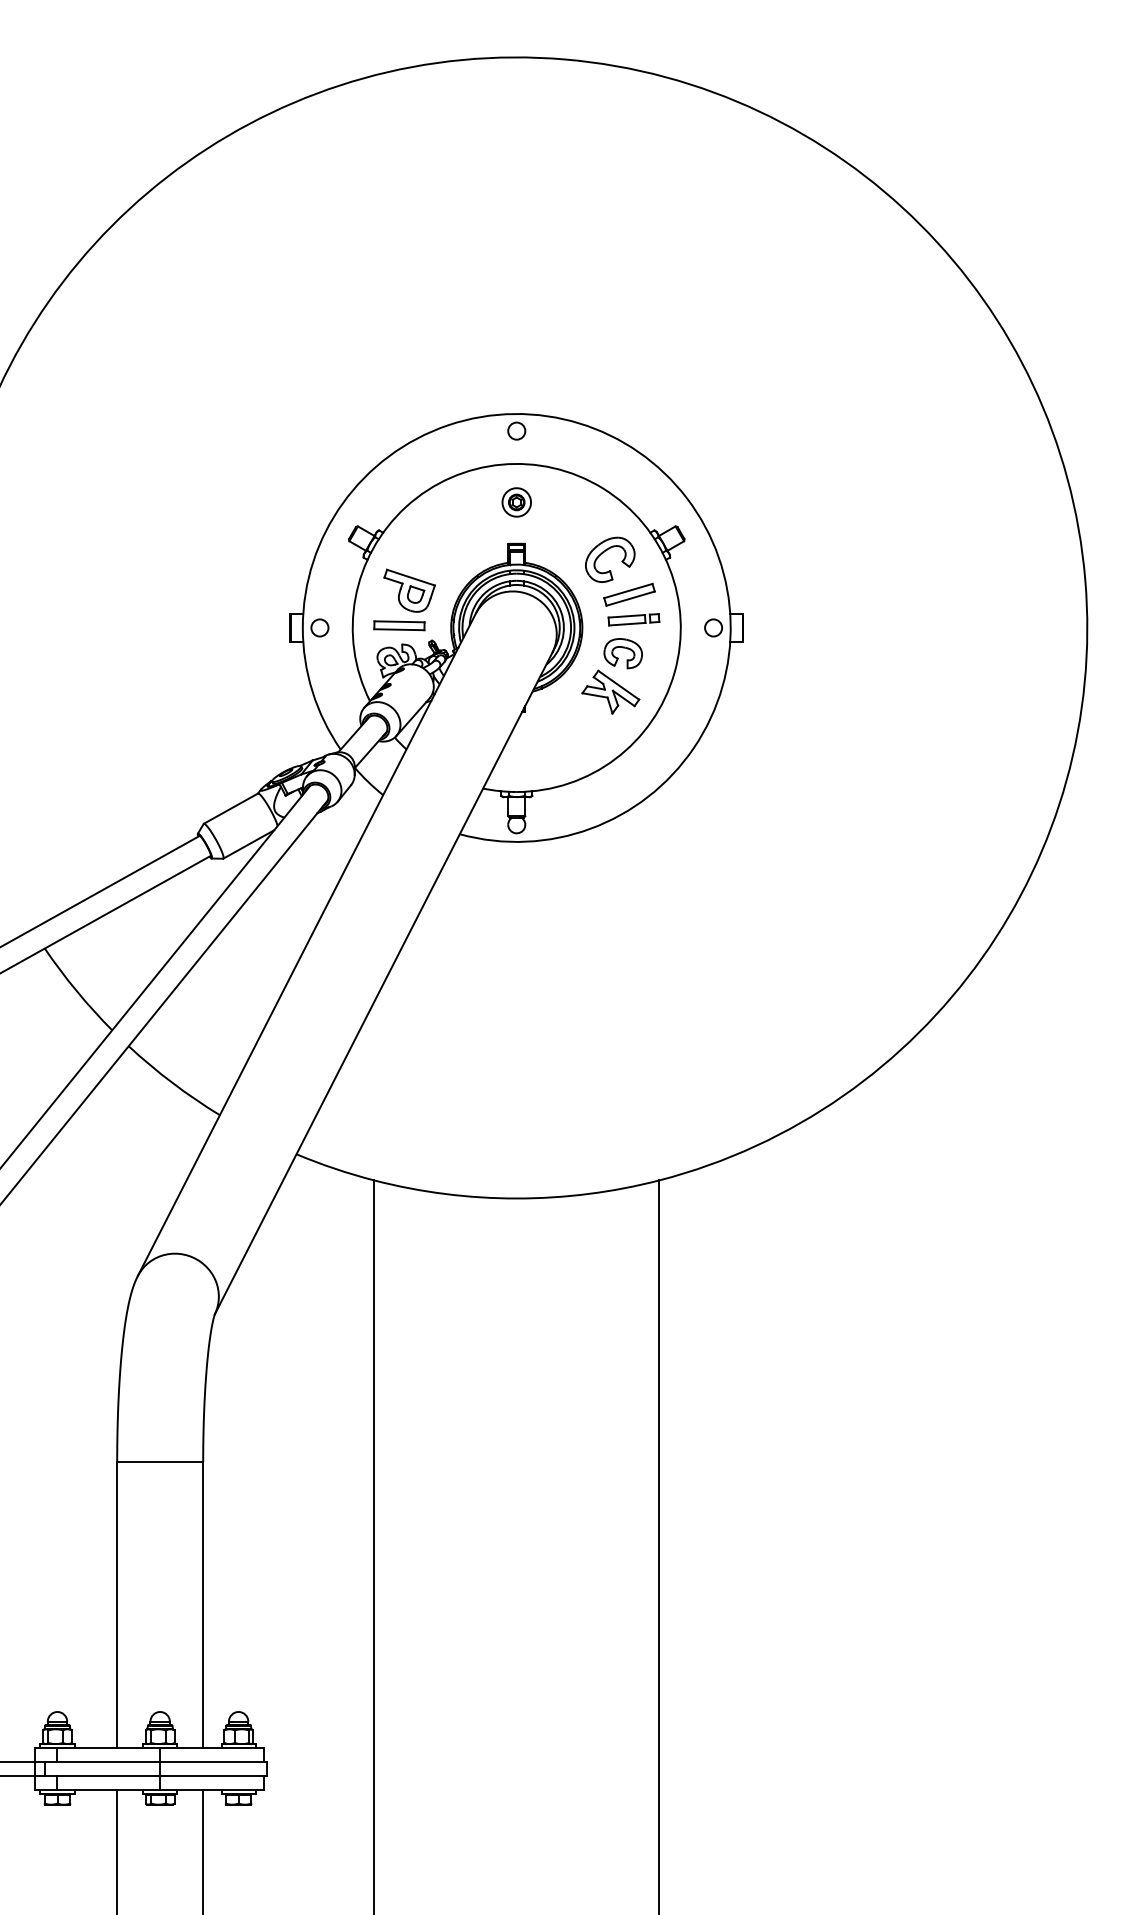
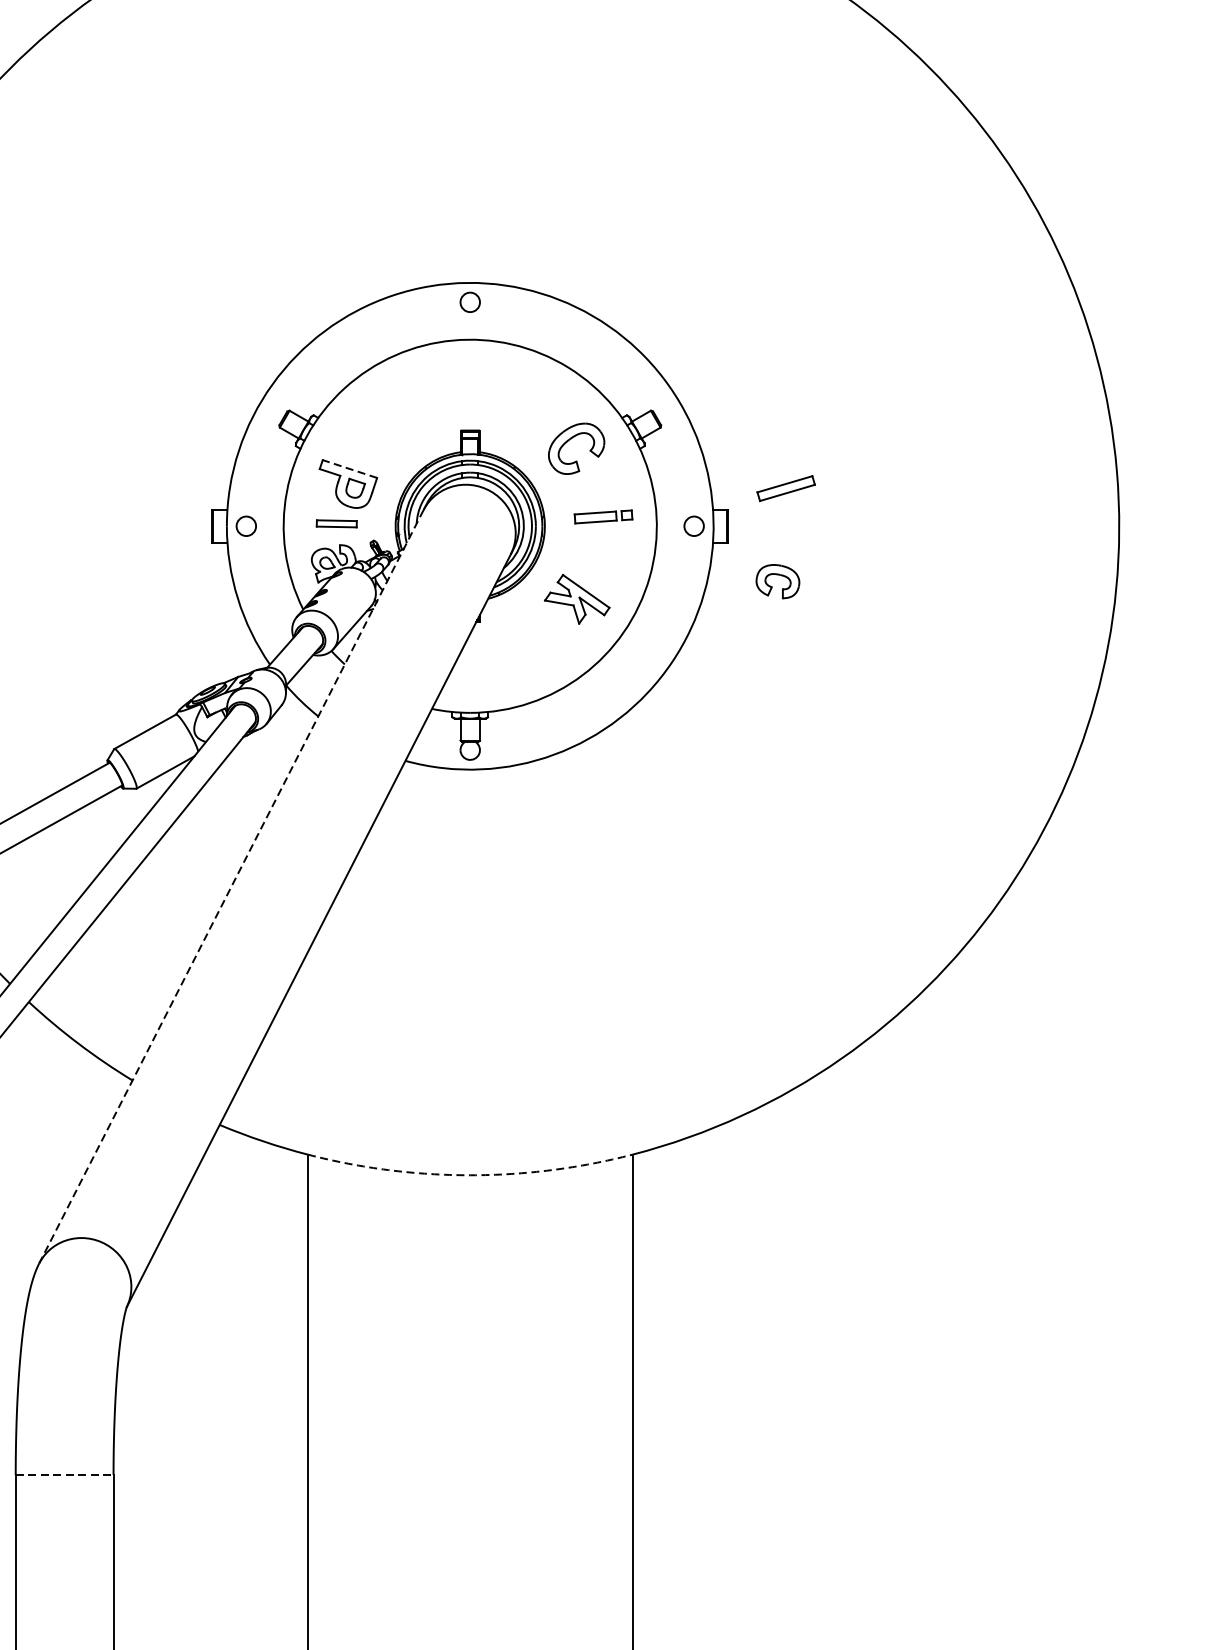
part: (516, 502) -> (469, 383), removed
line: (410, 577) -> (349, 468), solid -> dashed
part: (629, 594) -> (786, 488), moved
part: (399, 625) -> (336, 523), size x0.7
part: (622, 653) -> (777, 581), moved
line: (306, 944) -> (231, 886), solid -> dashed
arc: (516, 1198) -> (469, 1175), solid -> dashed
line: (160, 1461) -> (64, 1474), solid -> dashed

